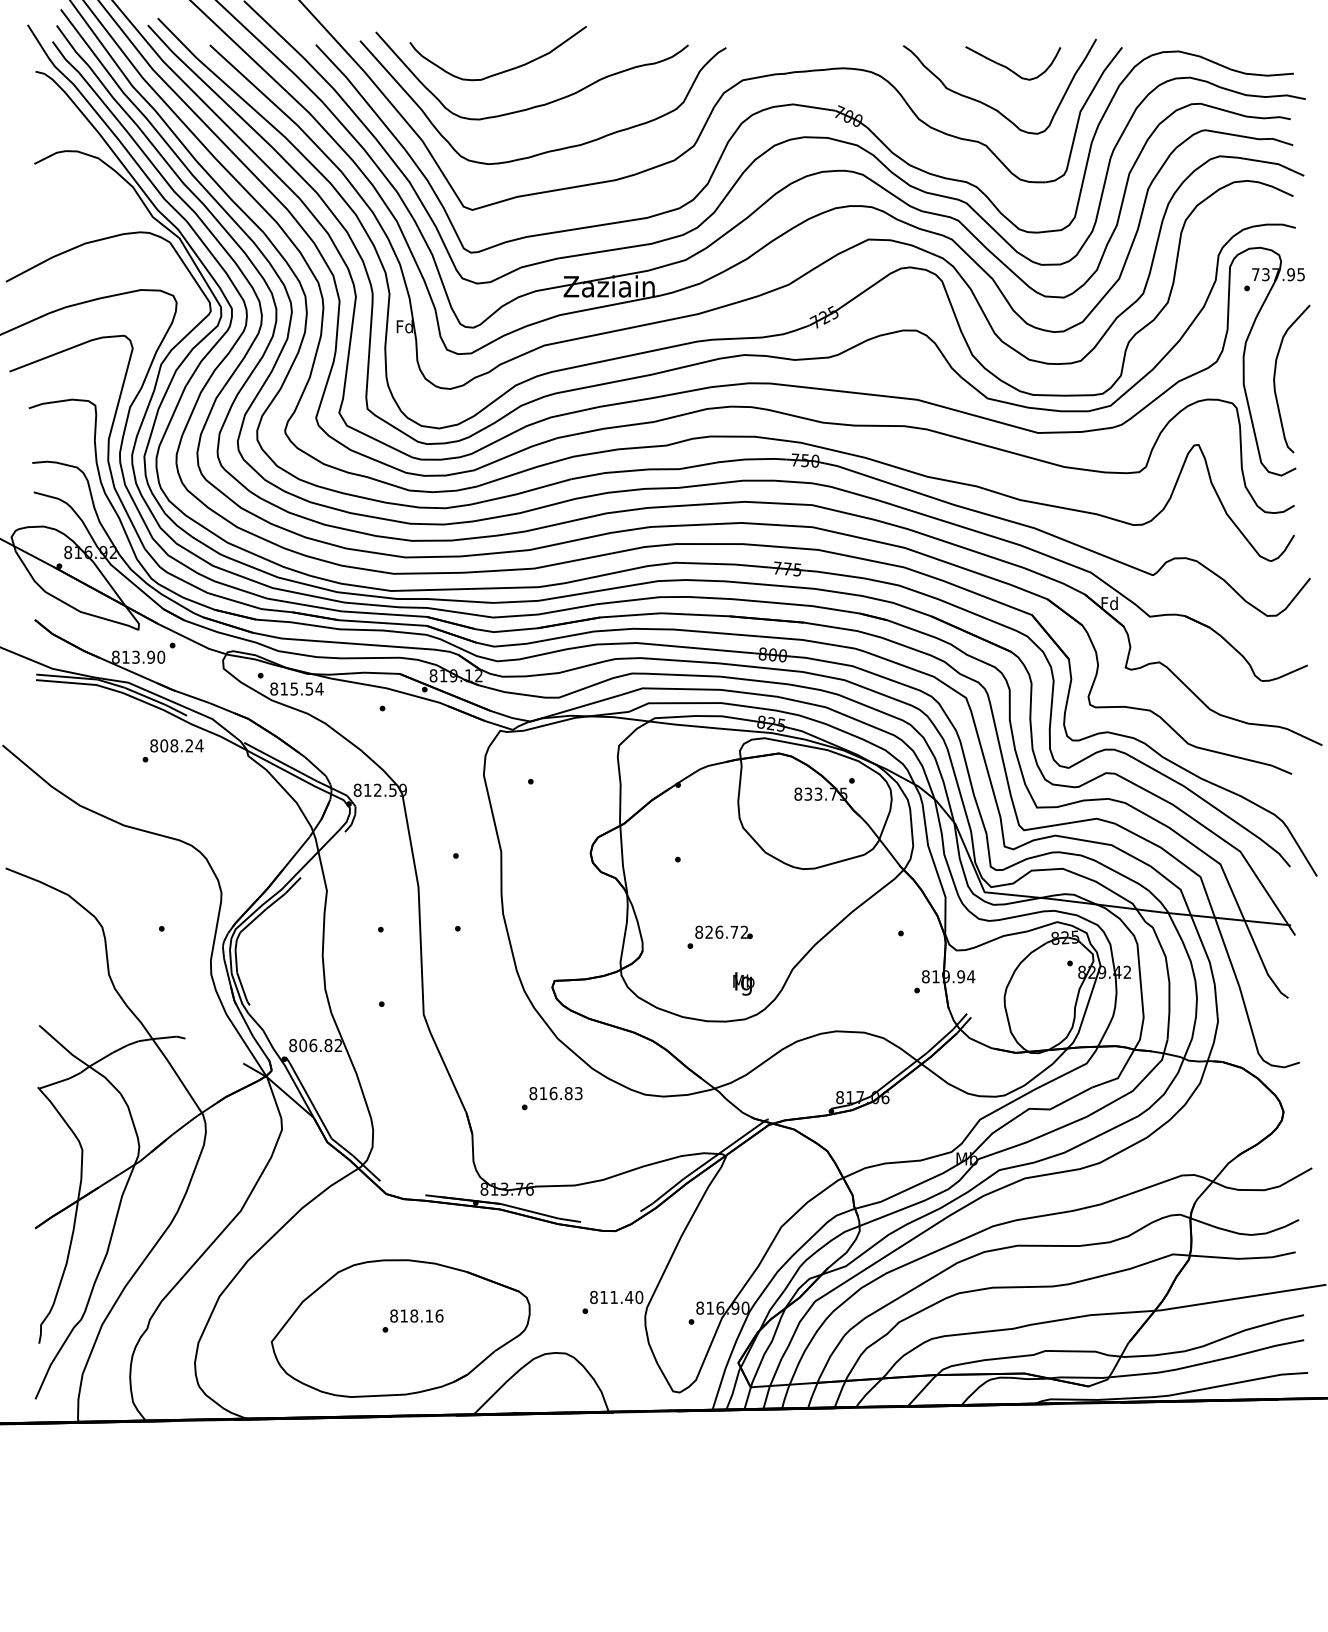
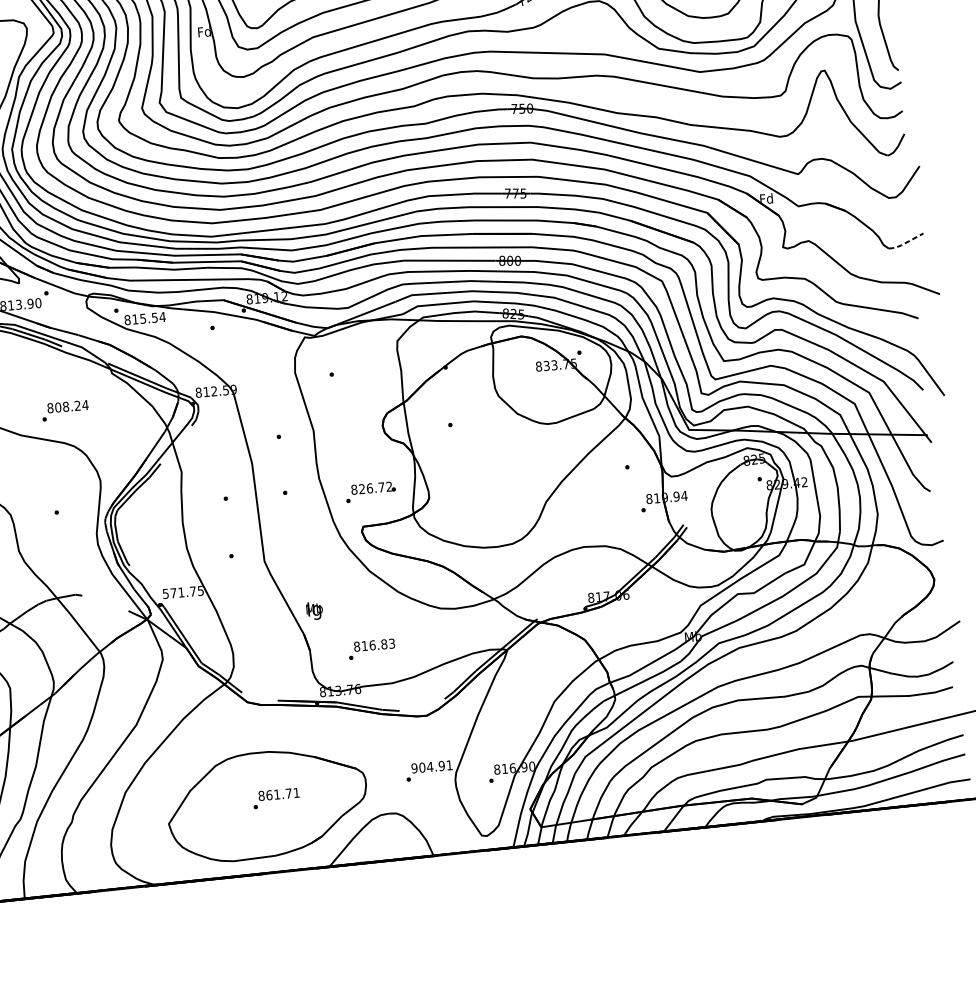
line: (1284, 675) -> (906, 242), solid -> dashed
text: (172, 750) -> (64, 410), moved
text: (719, 936) -> (370, 491), moved
text: (743, 983) -> (314, 610), moved
text: (315, 1045) -> (183, 592), 806.82 -> 571.75
text: (552, 1098) -> (372, 649), moved
text: (616, 1297) -> (431, 766), 811.40 -> 904.91
text: (421, 1315) -> (282, 793), 818.16 -> 861.71

